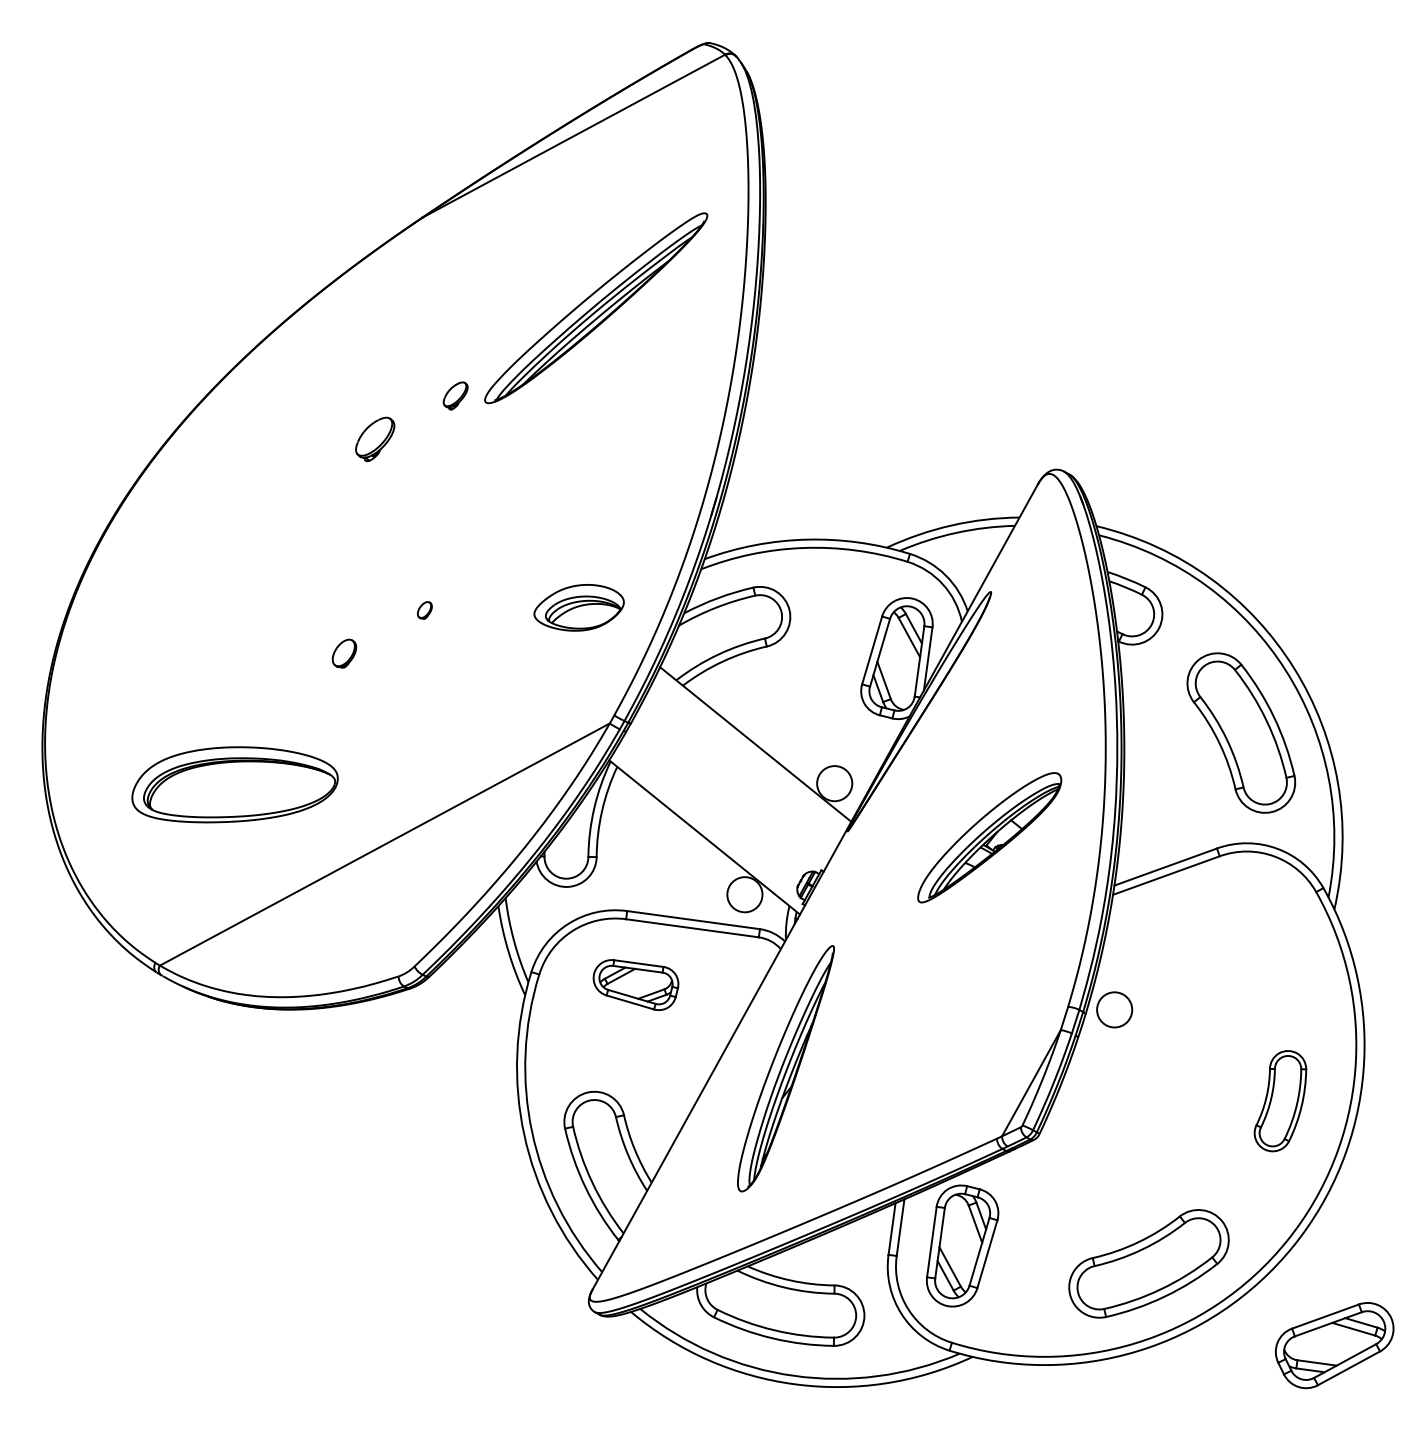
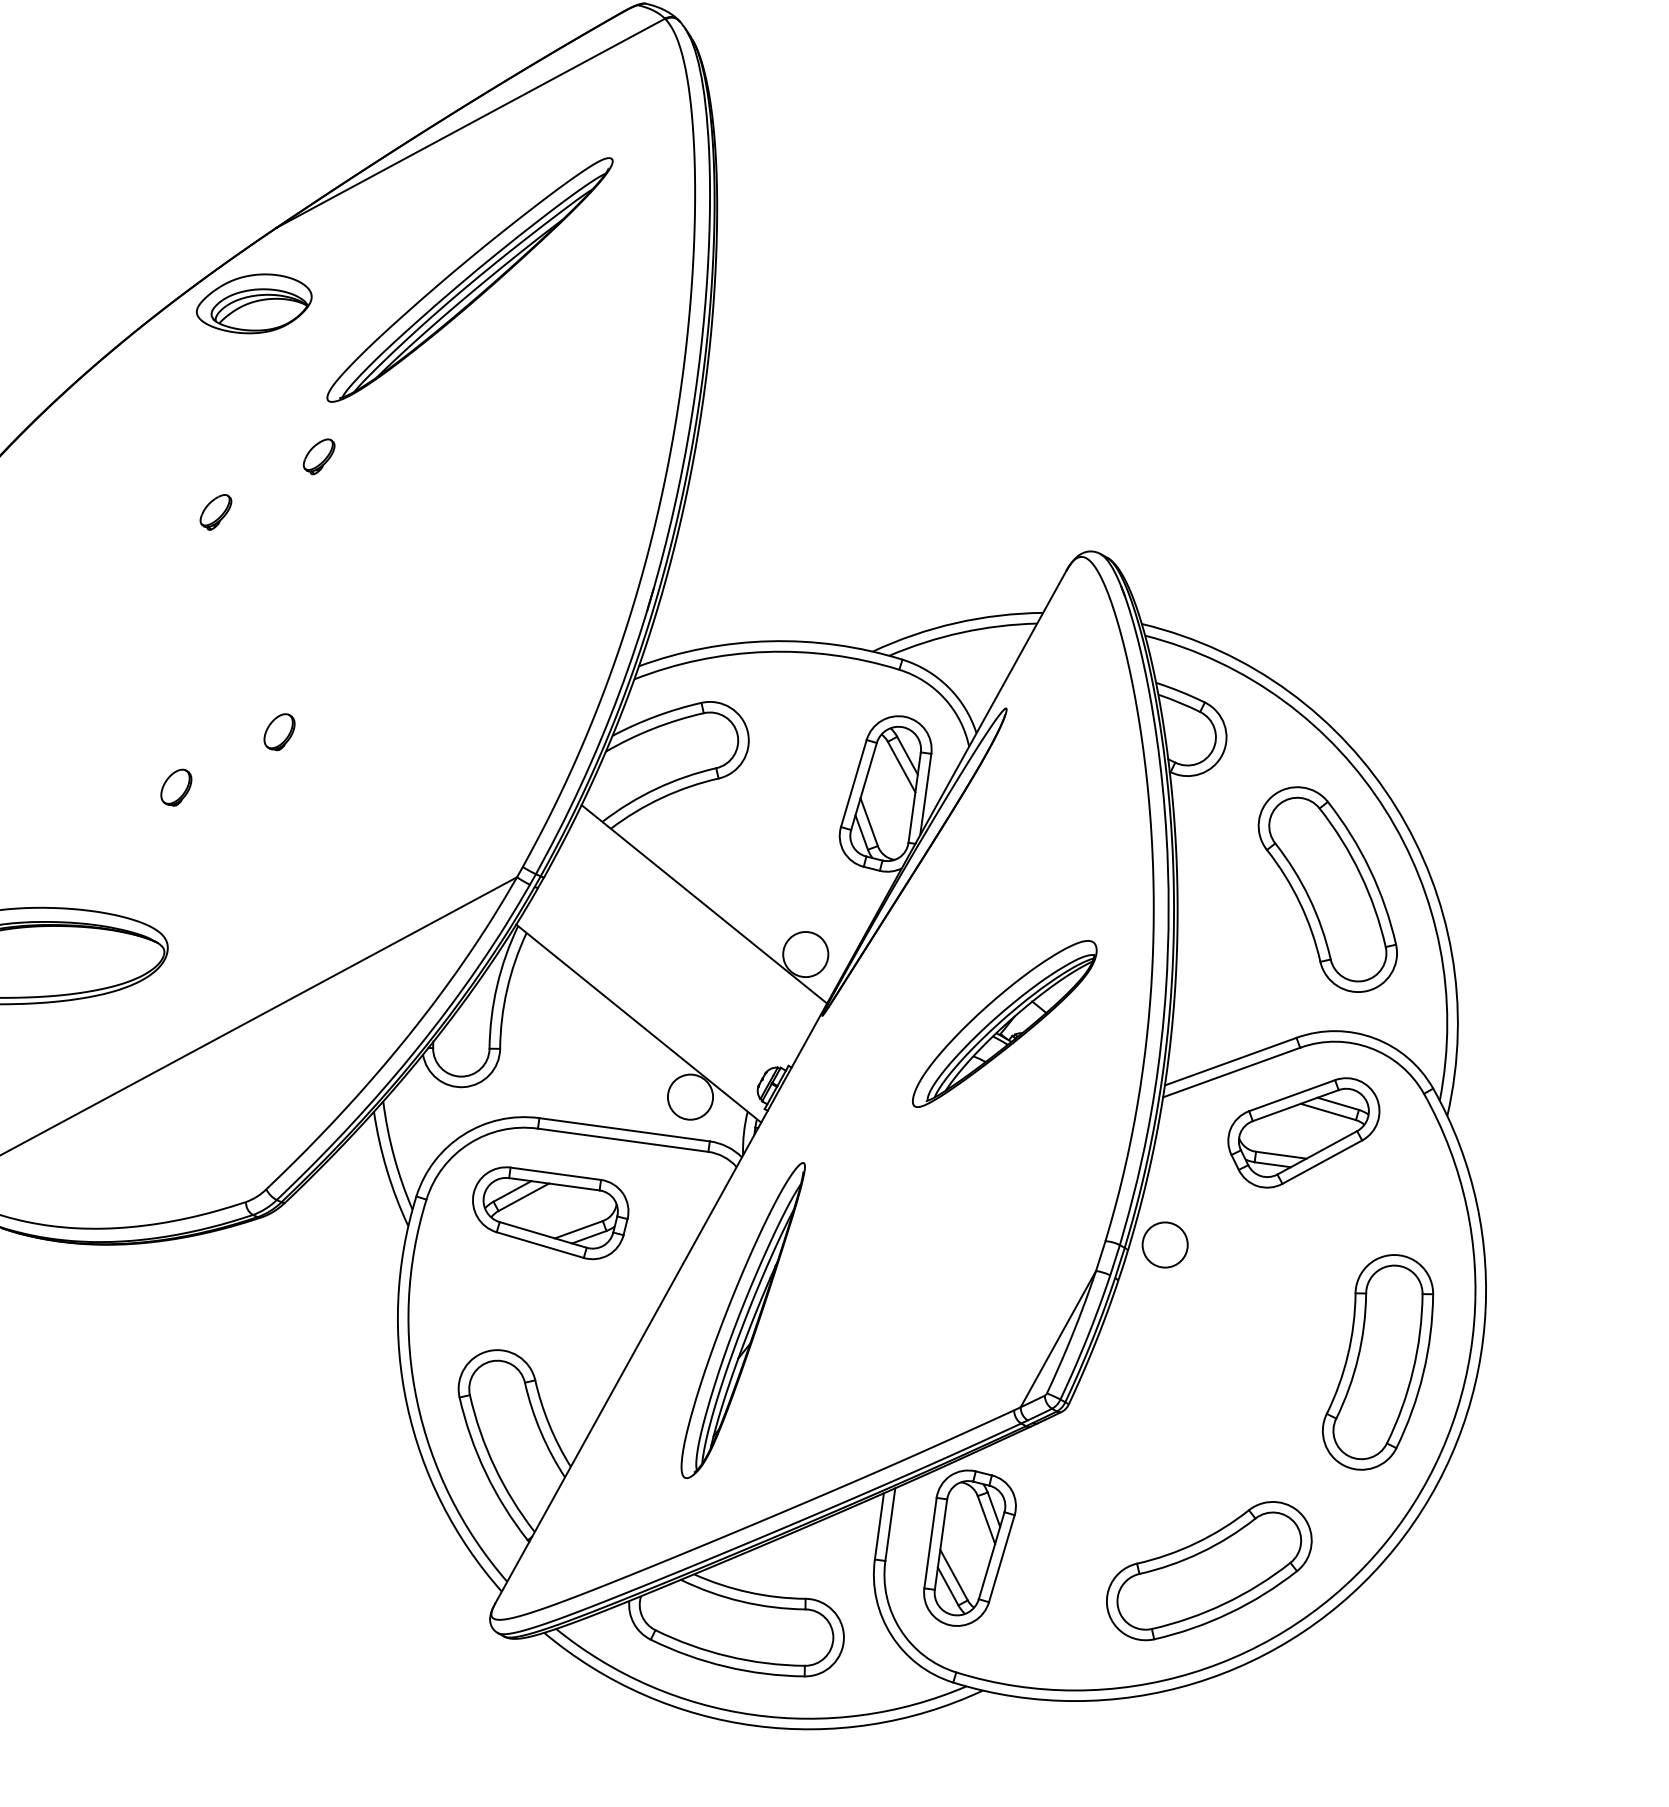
part: (596, 308) -> (470, 280), moved
part: (375, 438) -> (216, 511), size x0.62
part: (578, 607) -> (253, 303), moved
part: (424, 610) -> (279, 732), size x1.67
part: (635, 984) -> (550, 1212), size x1.43
part: (1280, 1100) -> (1378, 1361), size x1.67
part: (1334, 1345) -> (1303, 1132), moved

